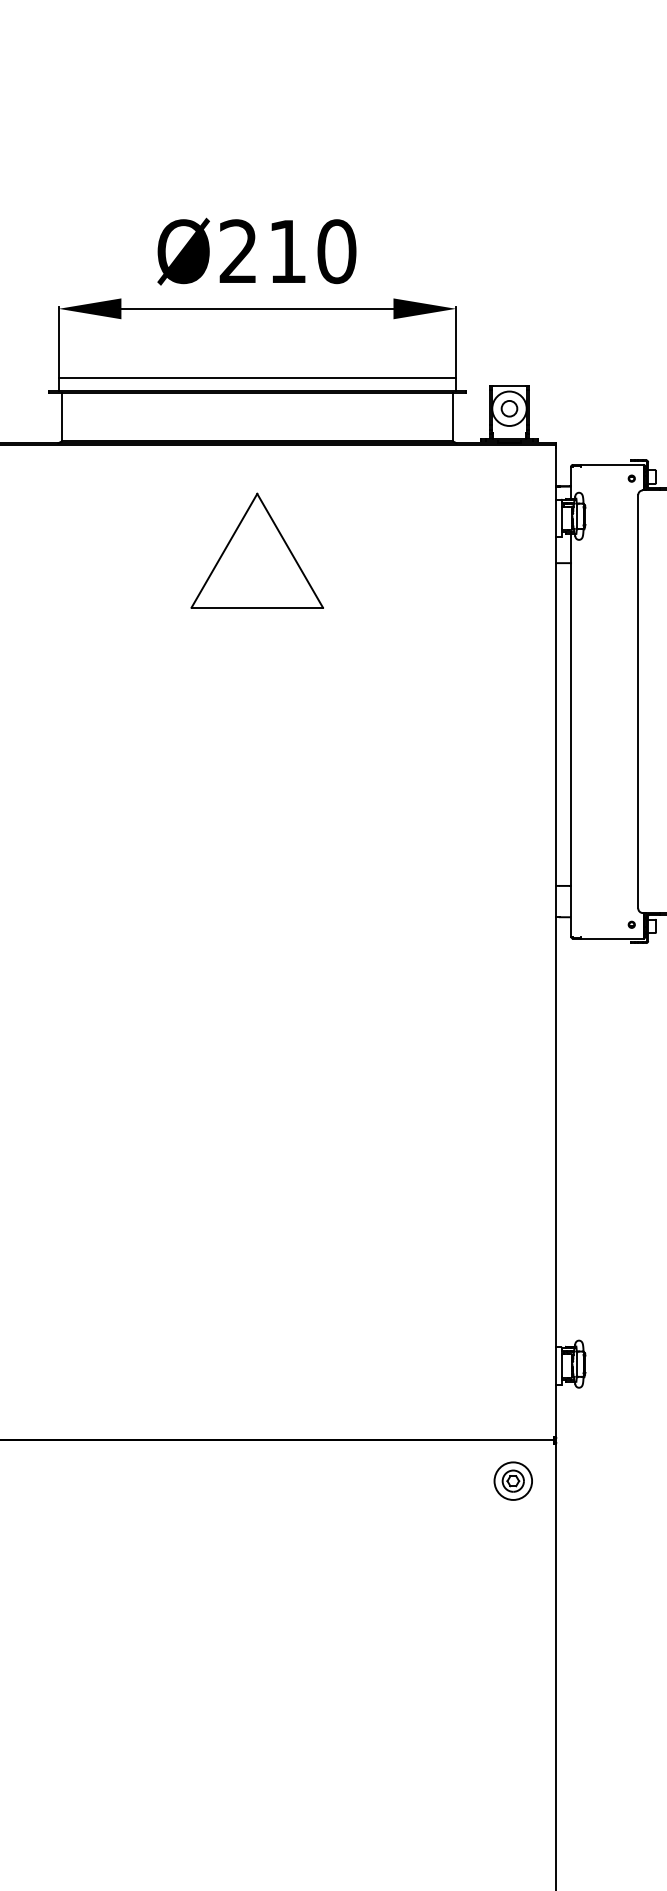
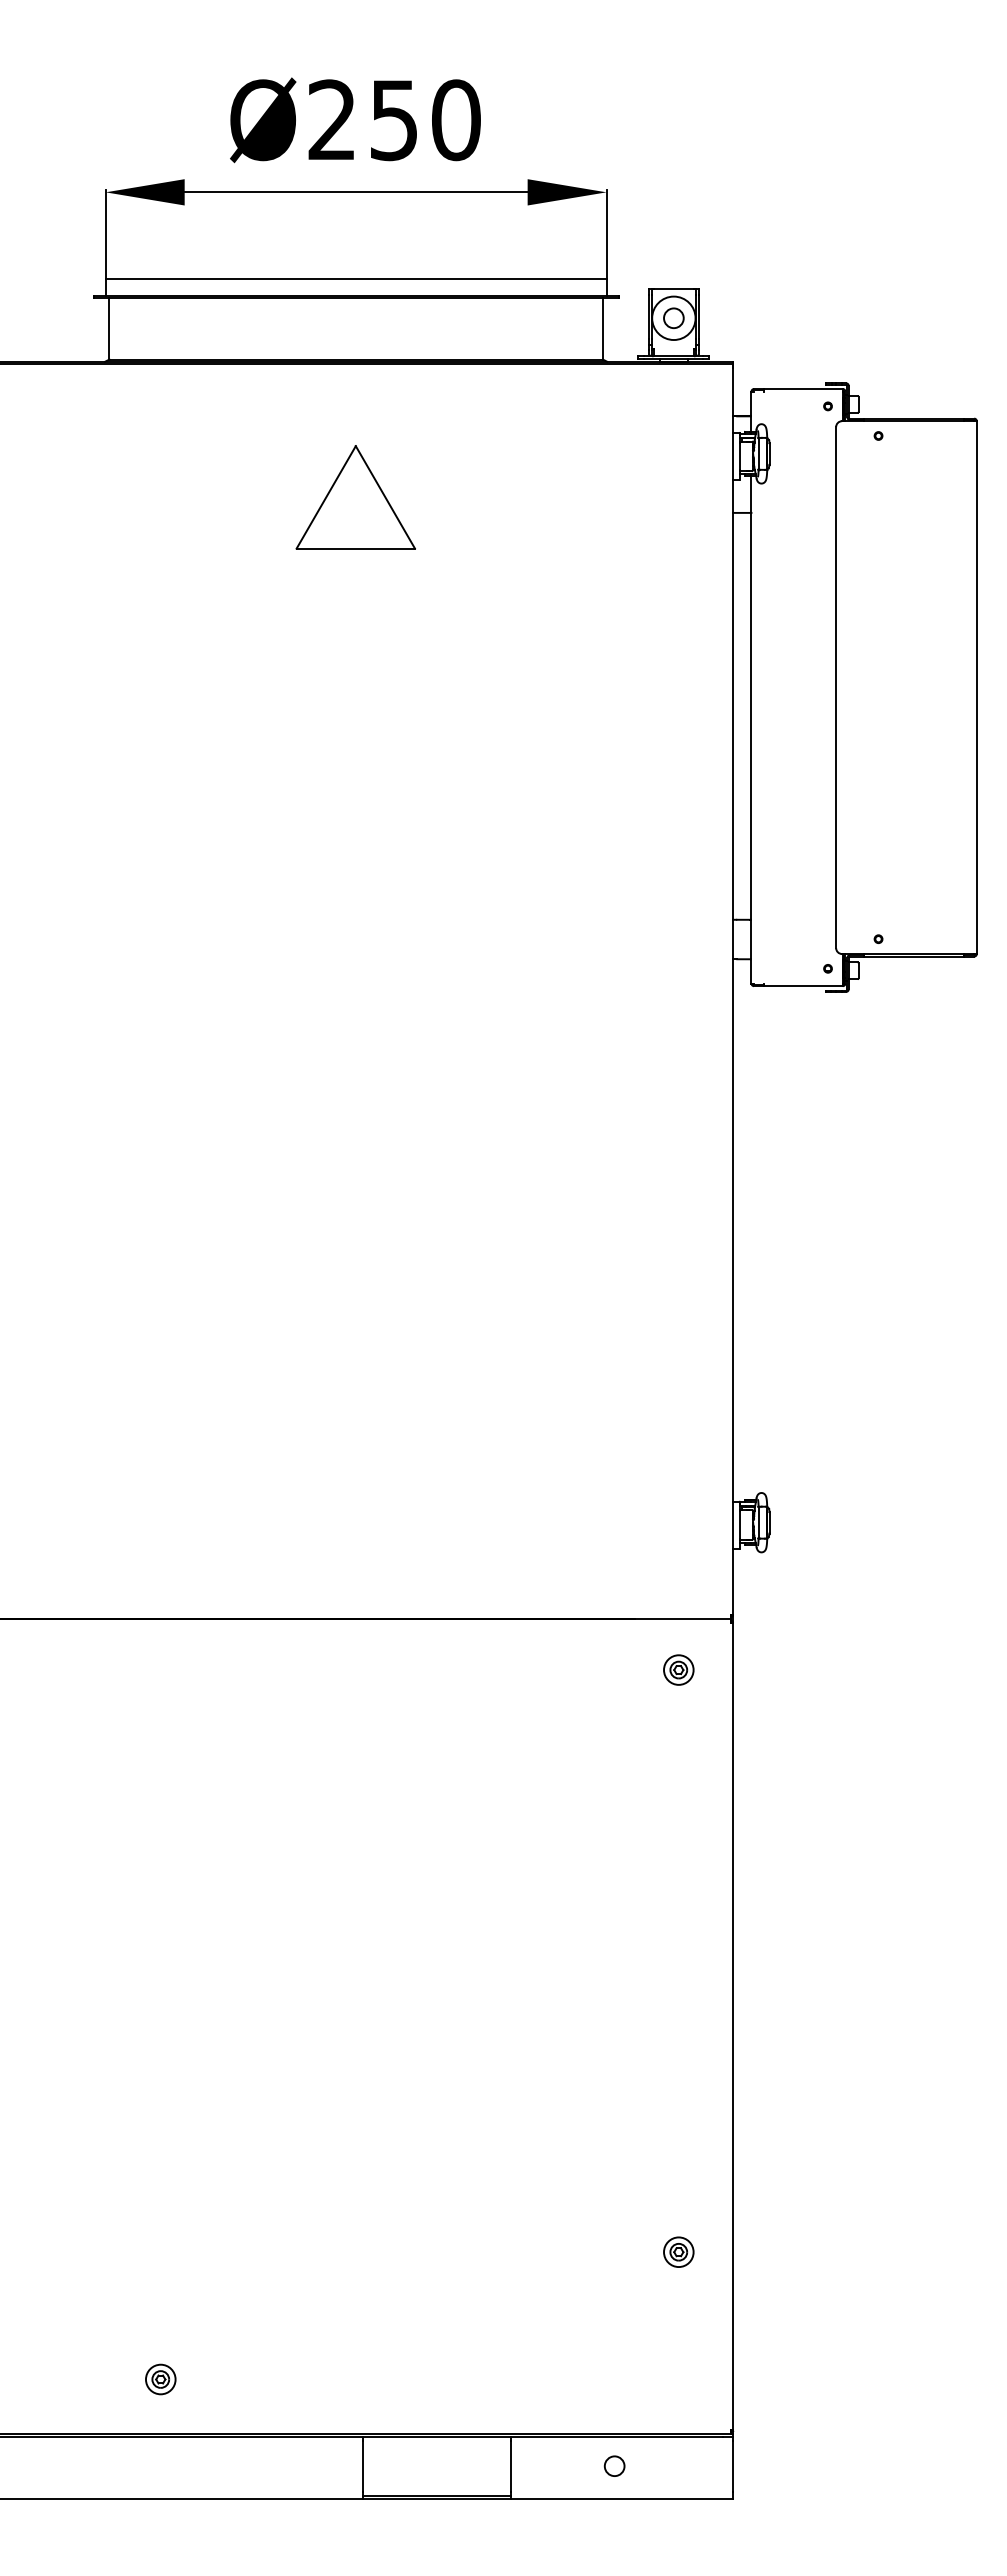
text: (287, 251) -> (393, 120), Ø210 -> Ø250
part: (256, 550) -> (355, 497), size x0.71
part: (513, 1480) -> (678, 1669), size x0.62

